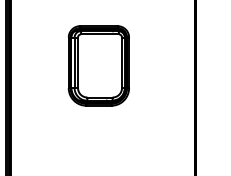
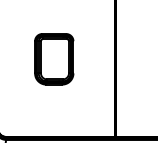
part: (99, 66) -> (54, 59), moved

